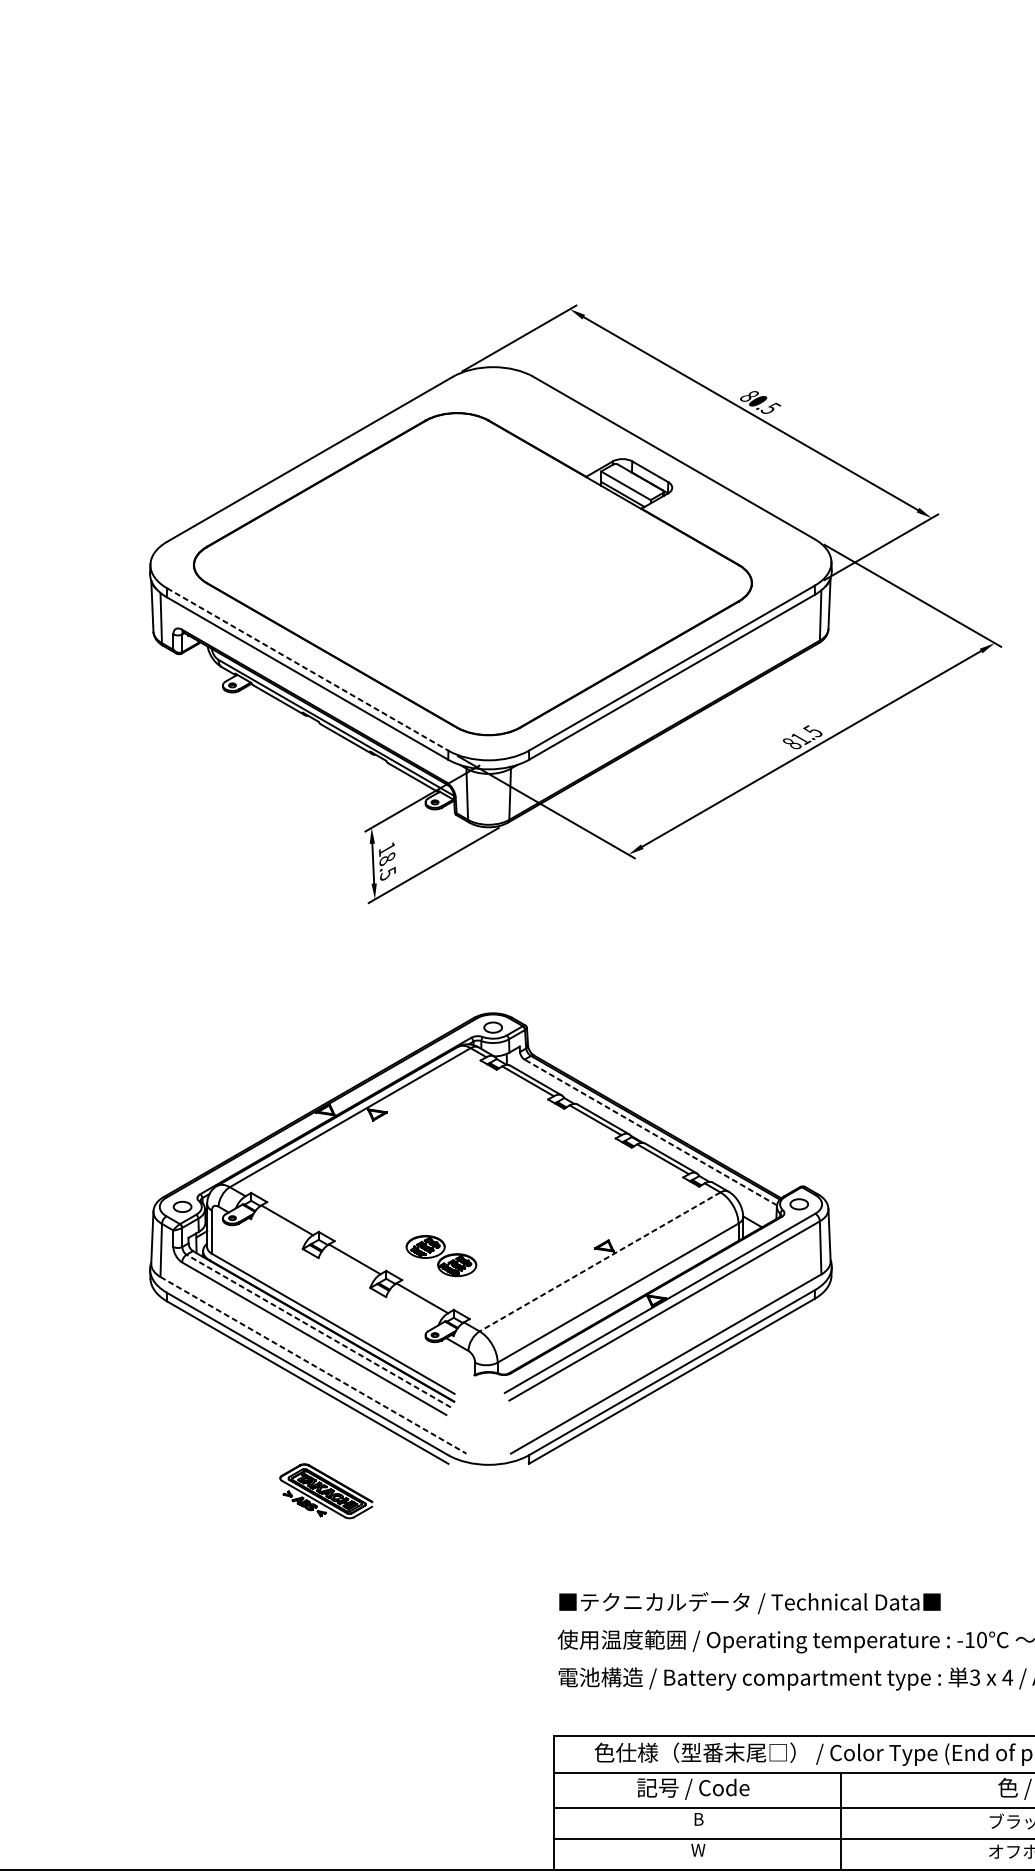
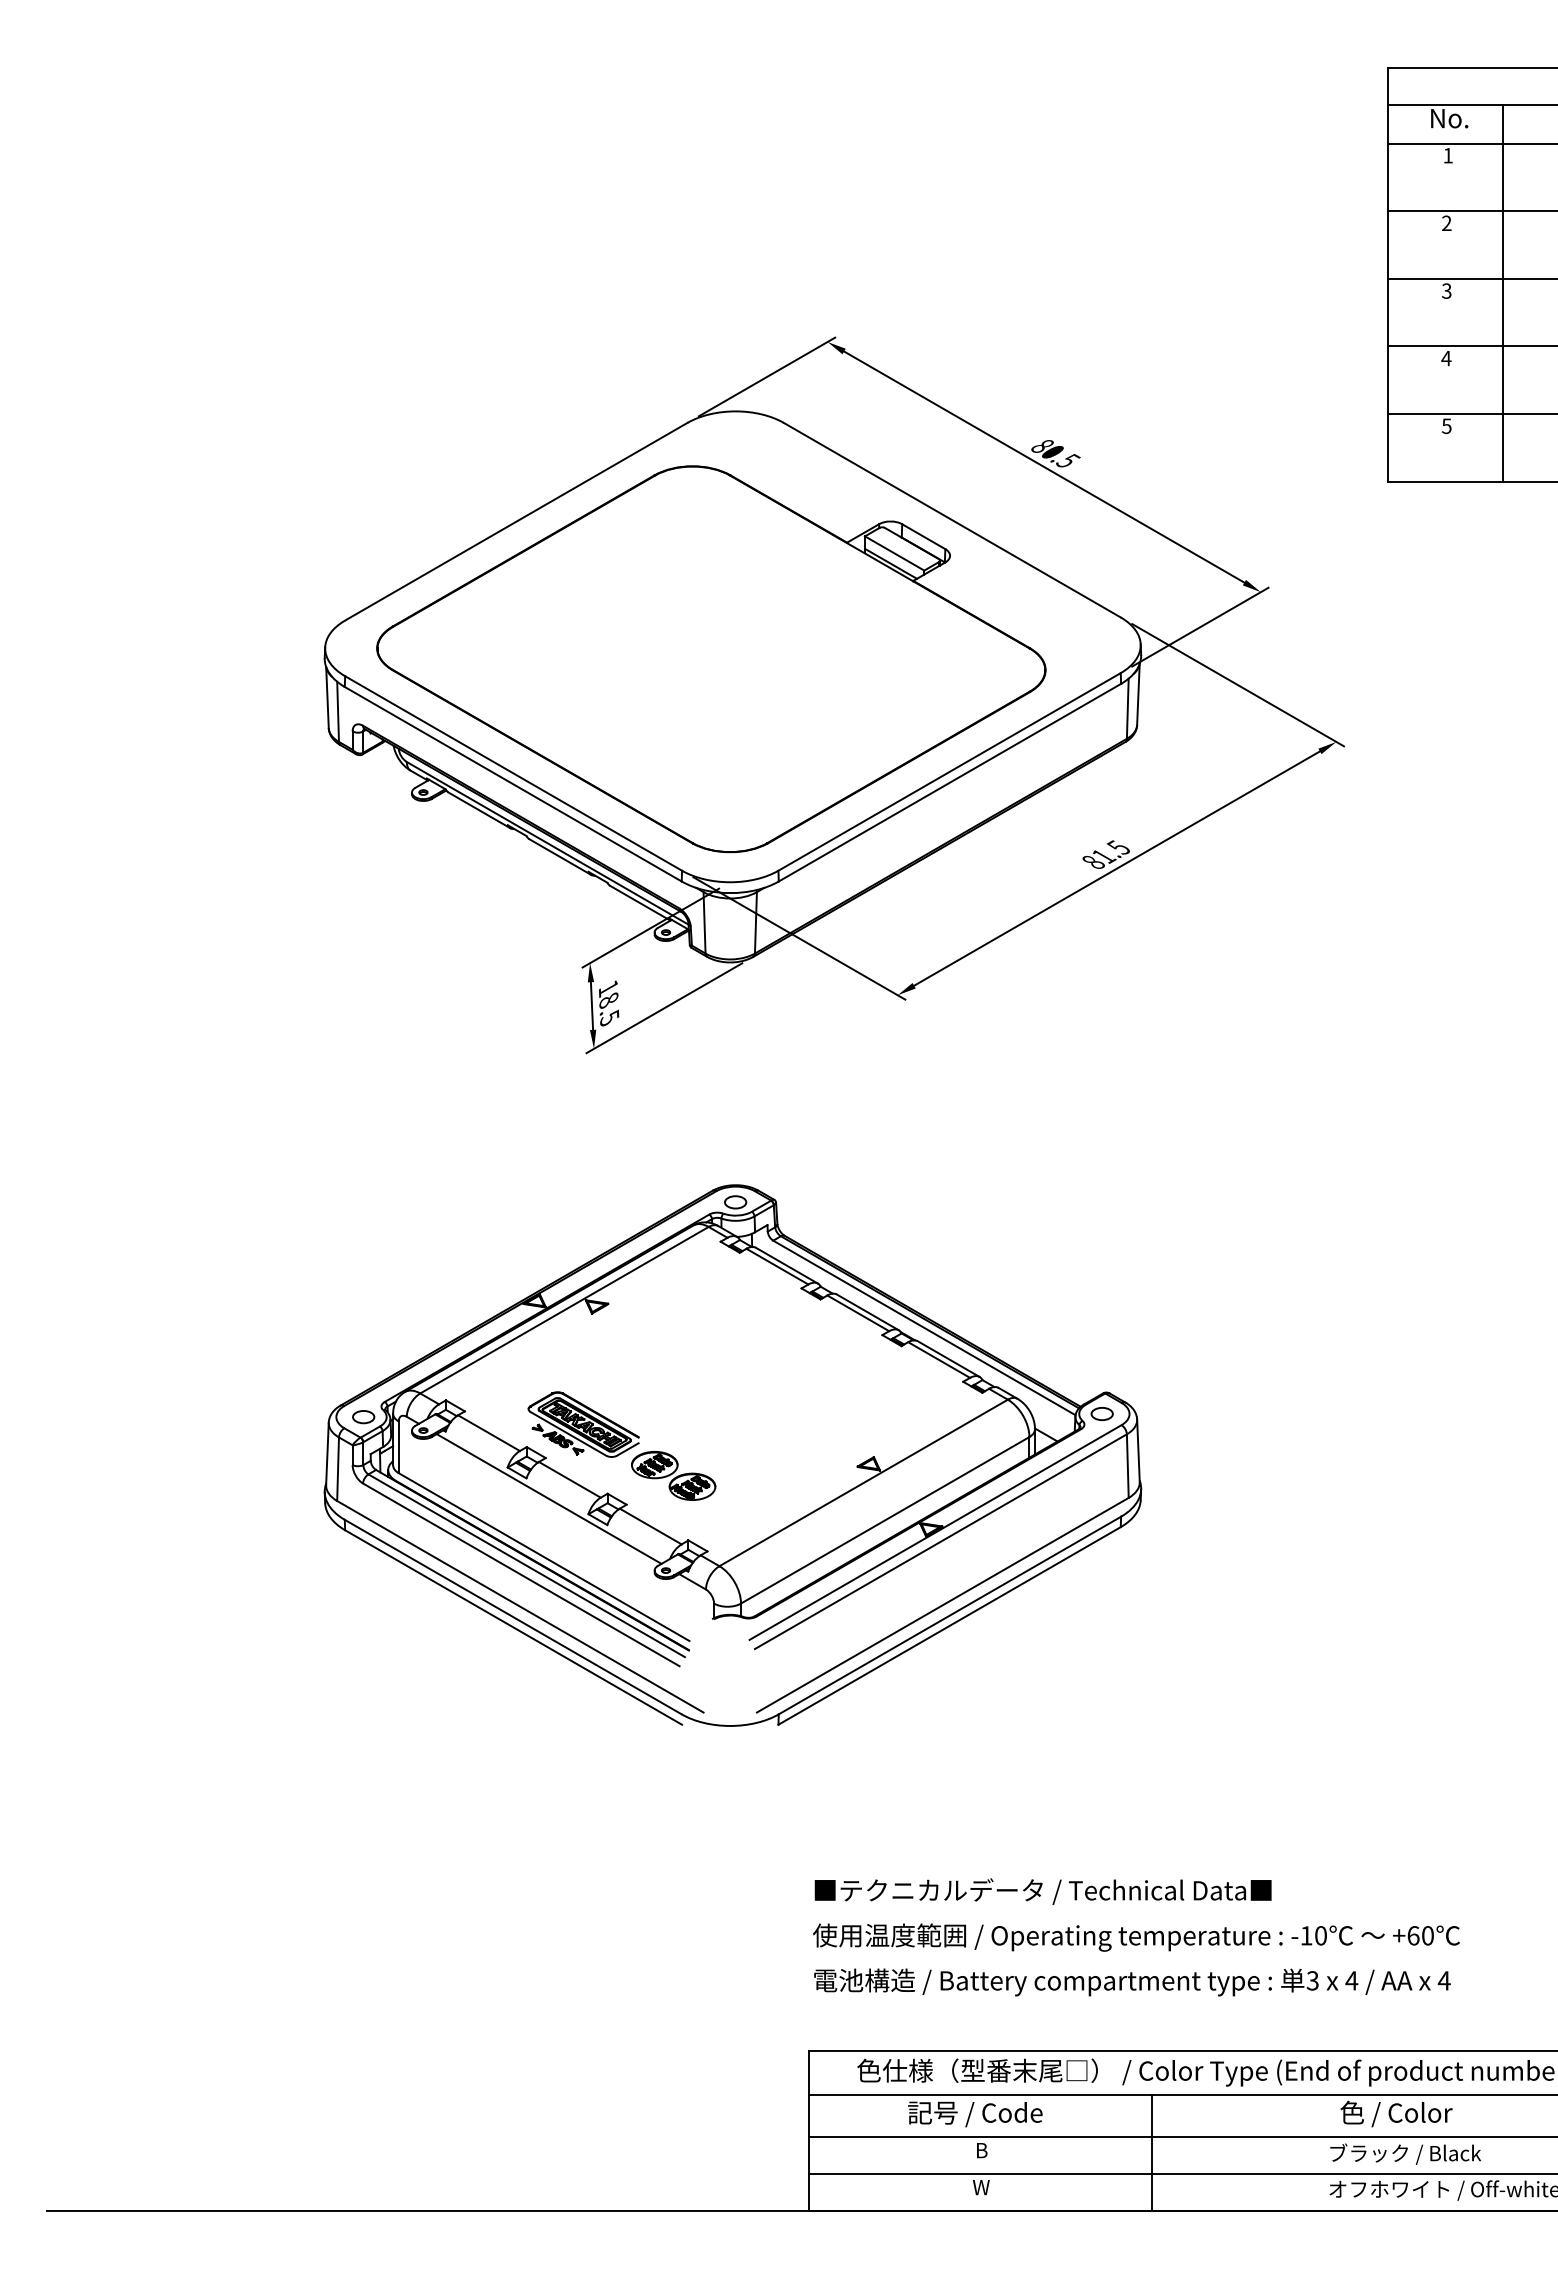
line: (307, 669) -> (513, 773), dashed -> solid
line: (650, 1132) -> (924, 1327), dashed -> solid
line: (599, 1261) -> (863, 1482), dashed -> solid
line: (336, 1274) -> (548, 1498), added
line: (318, 1330) -> (526, 1565), dashed -> solid
line: (313, 1365) -> (520, 1606), dashed -> solid
part: (326, 1491) -> (583, 1424), moved

